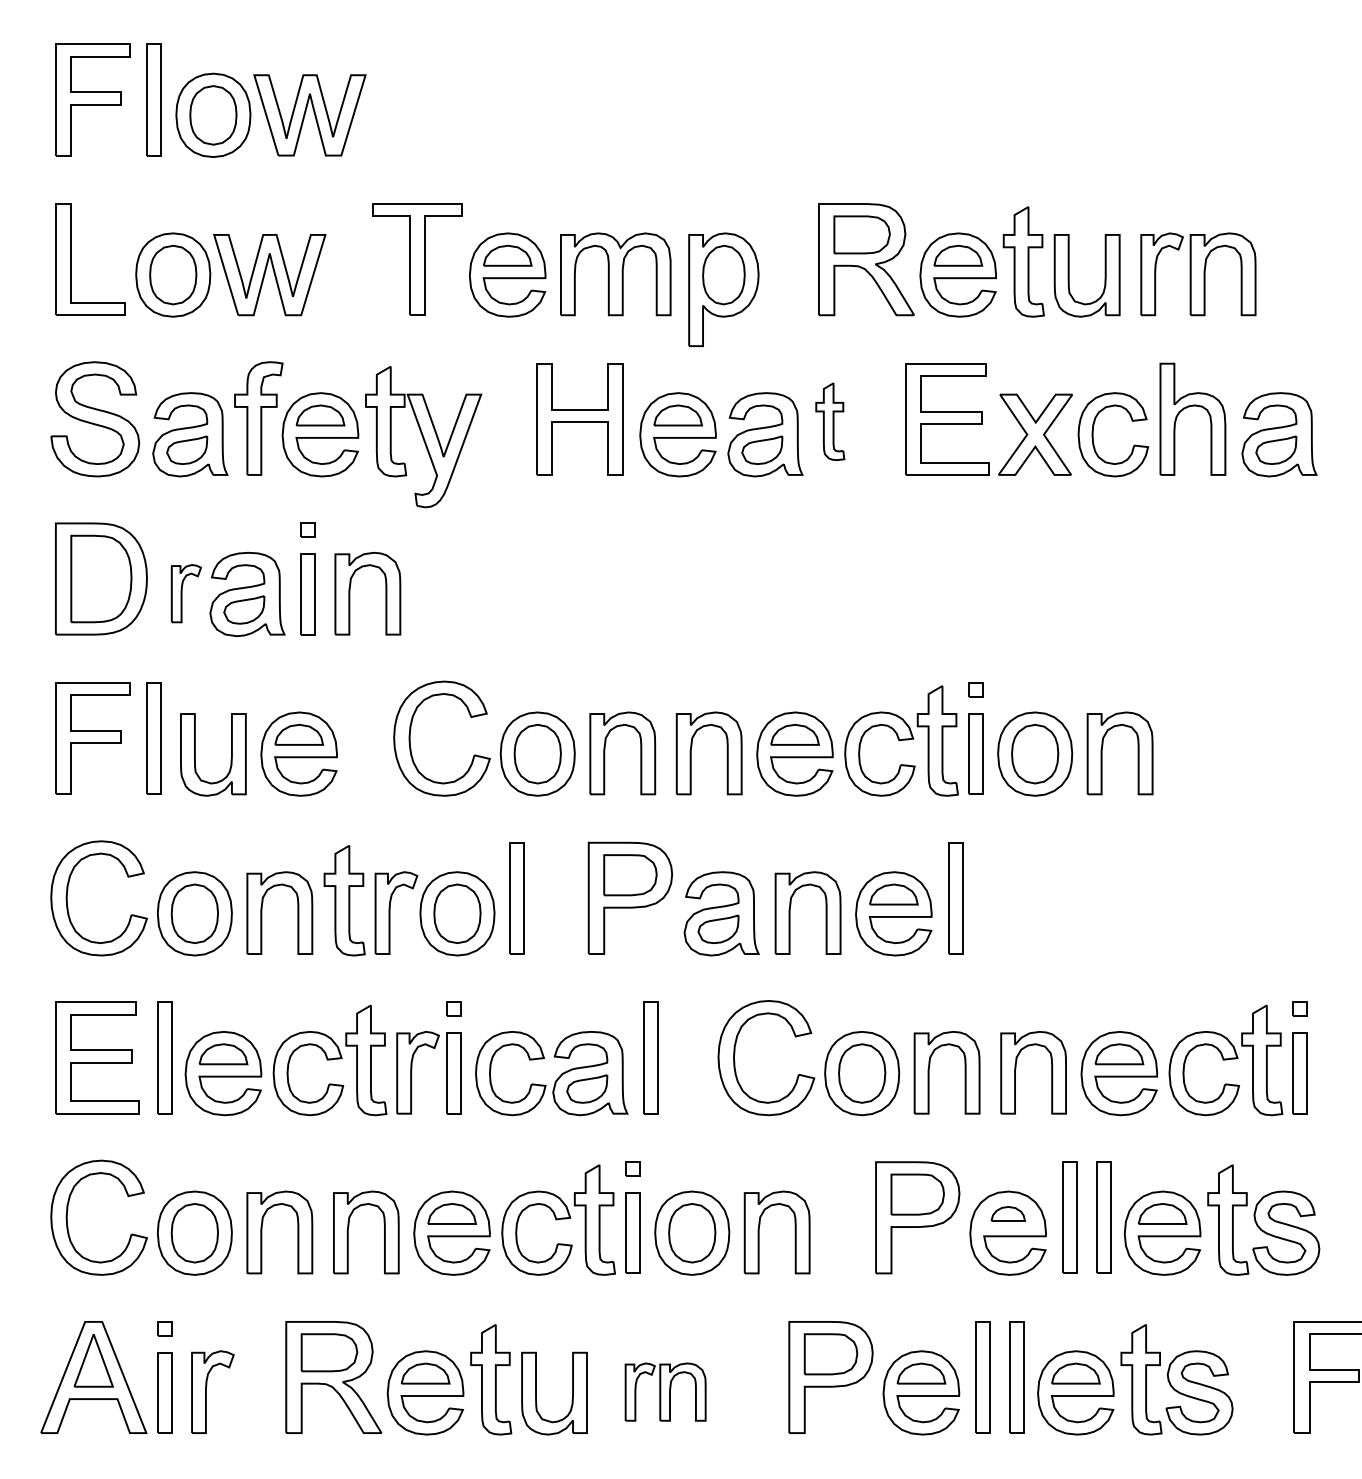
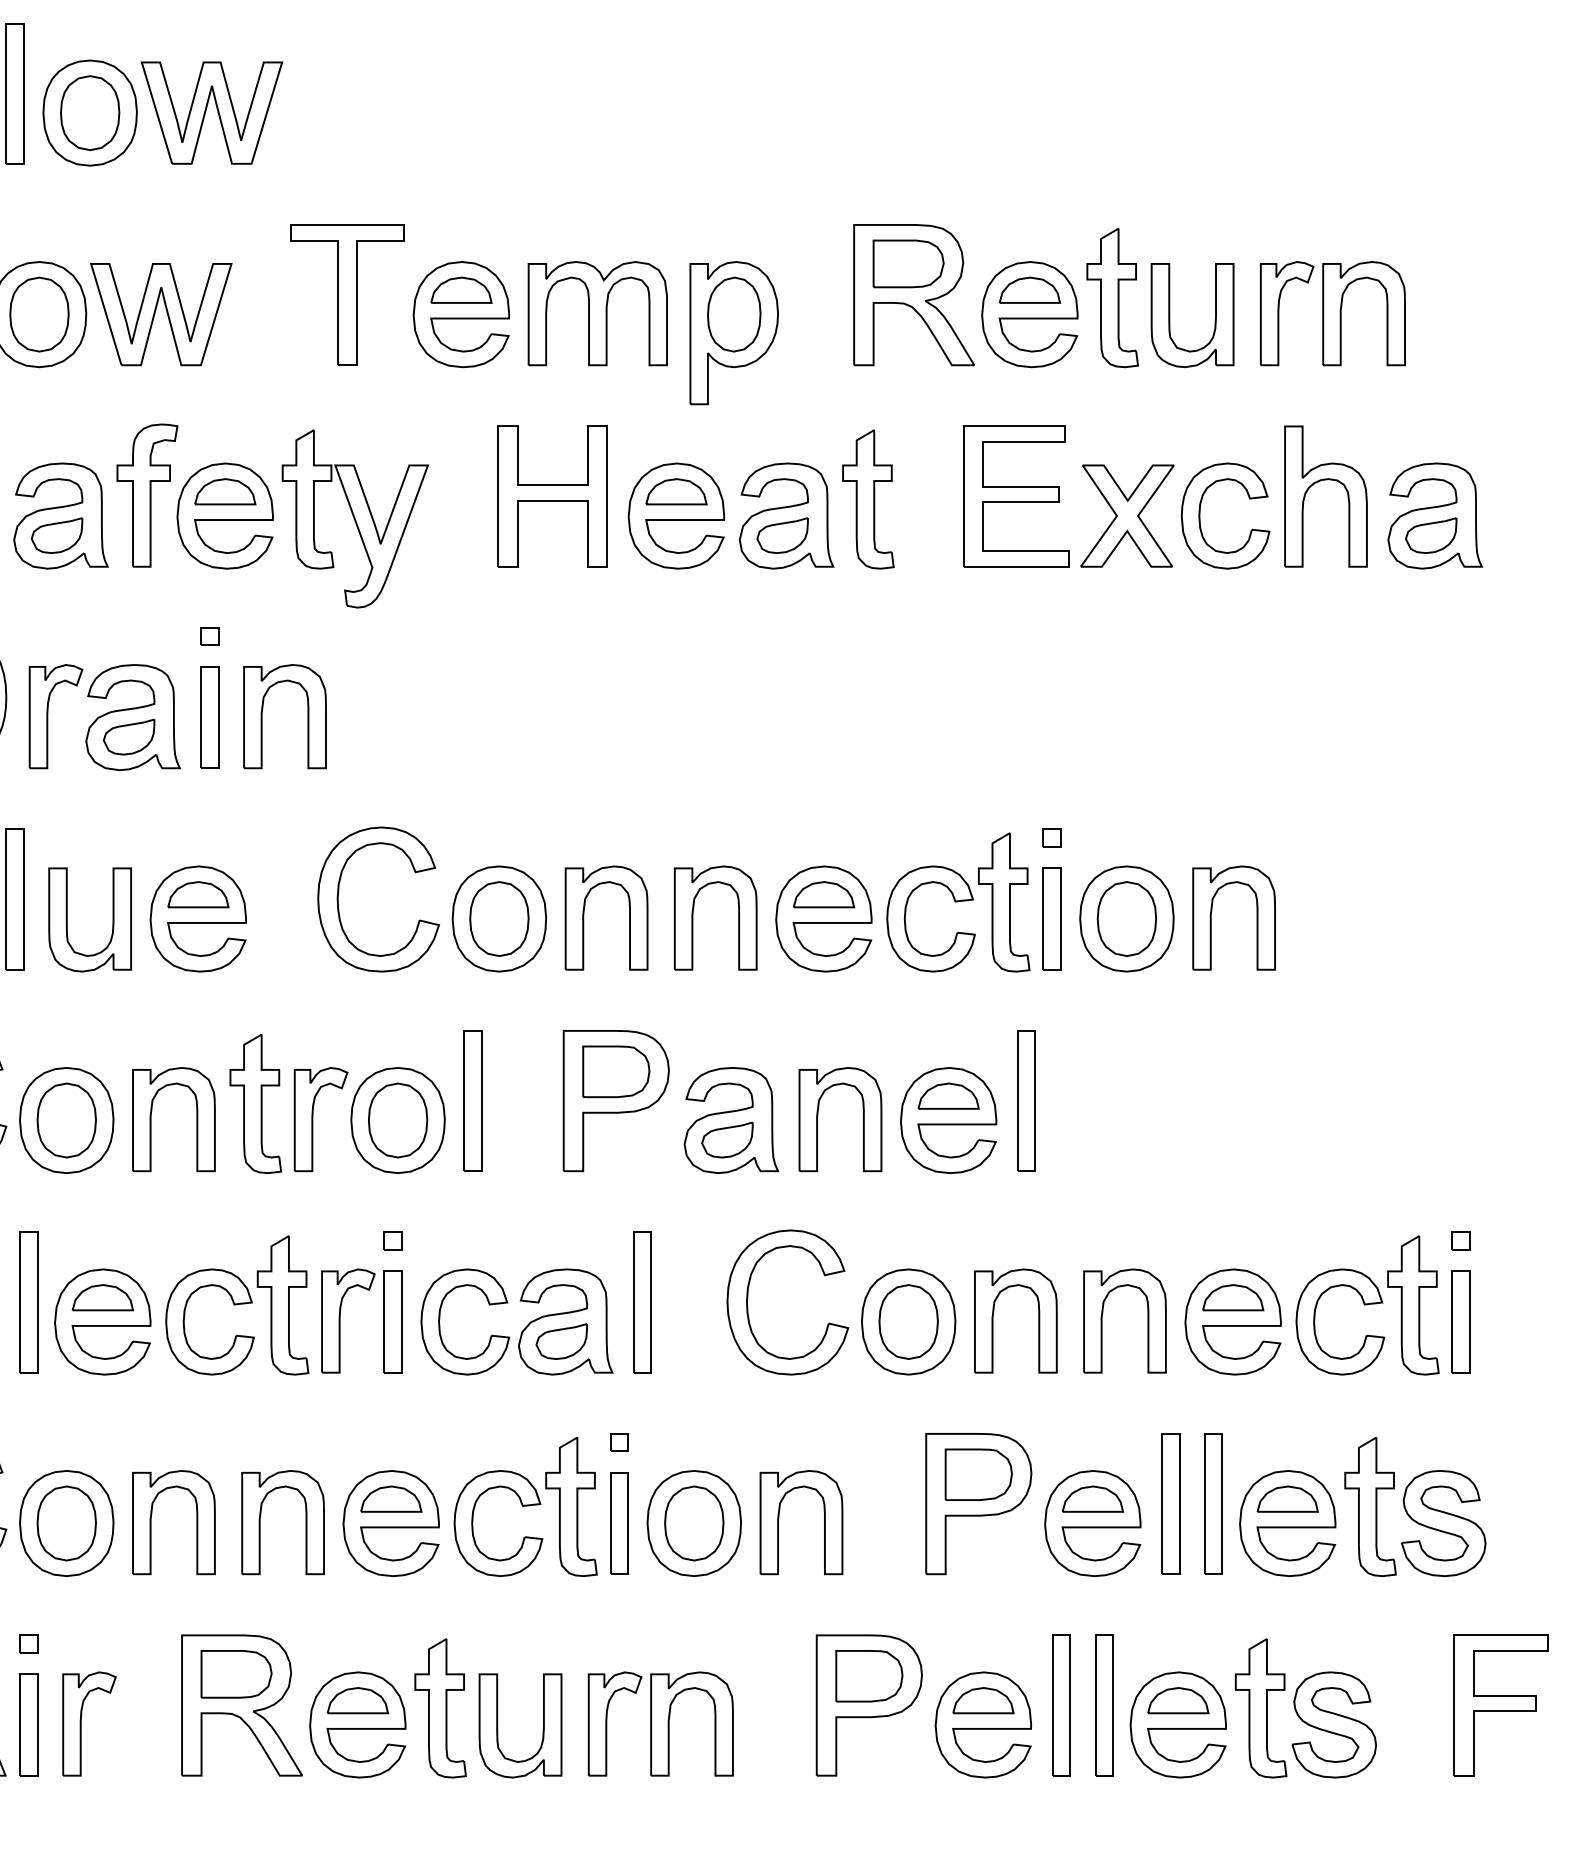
part: (830, 421) -> (868, 499), size x1.43
part: (186, 593) -> (56, 716), size x1.43
part: (1008, 1213) -> (1093, 1498), size x1.43
part: (665, 1391) -> (660, 1723), size x1.43

